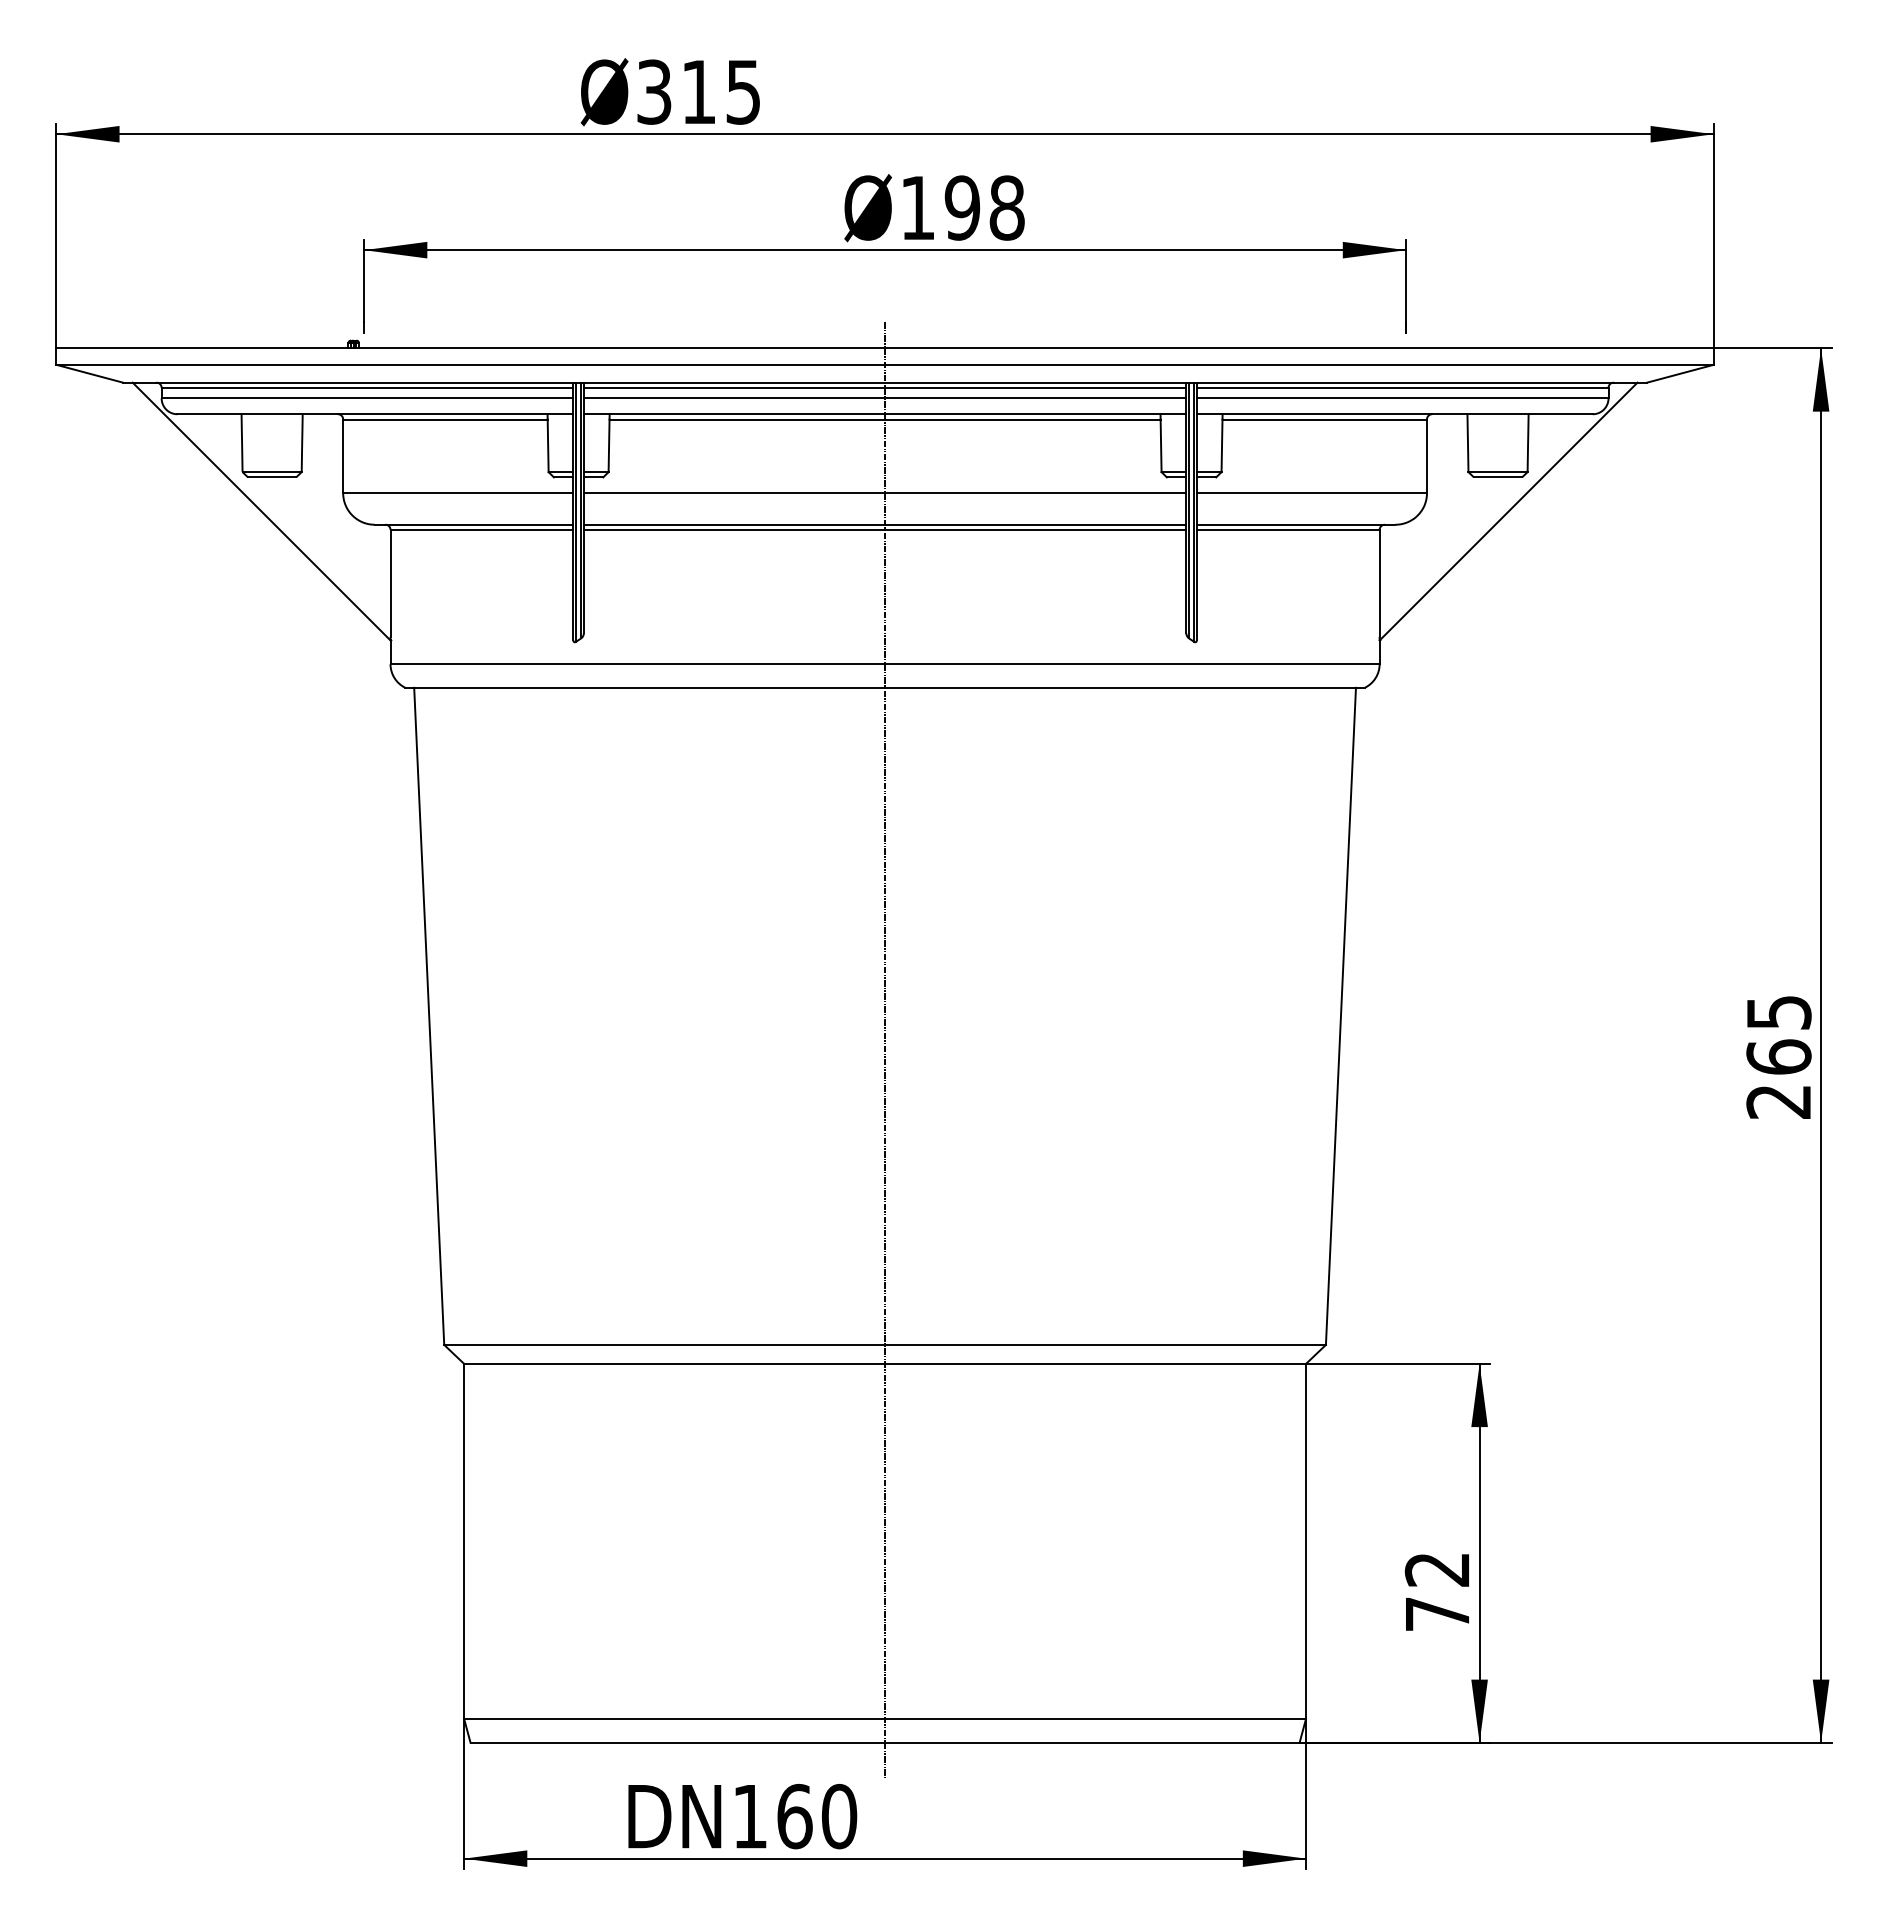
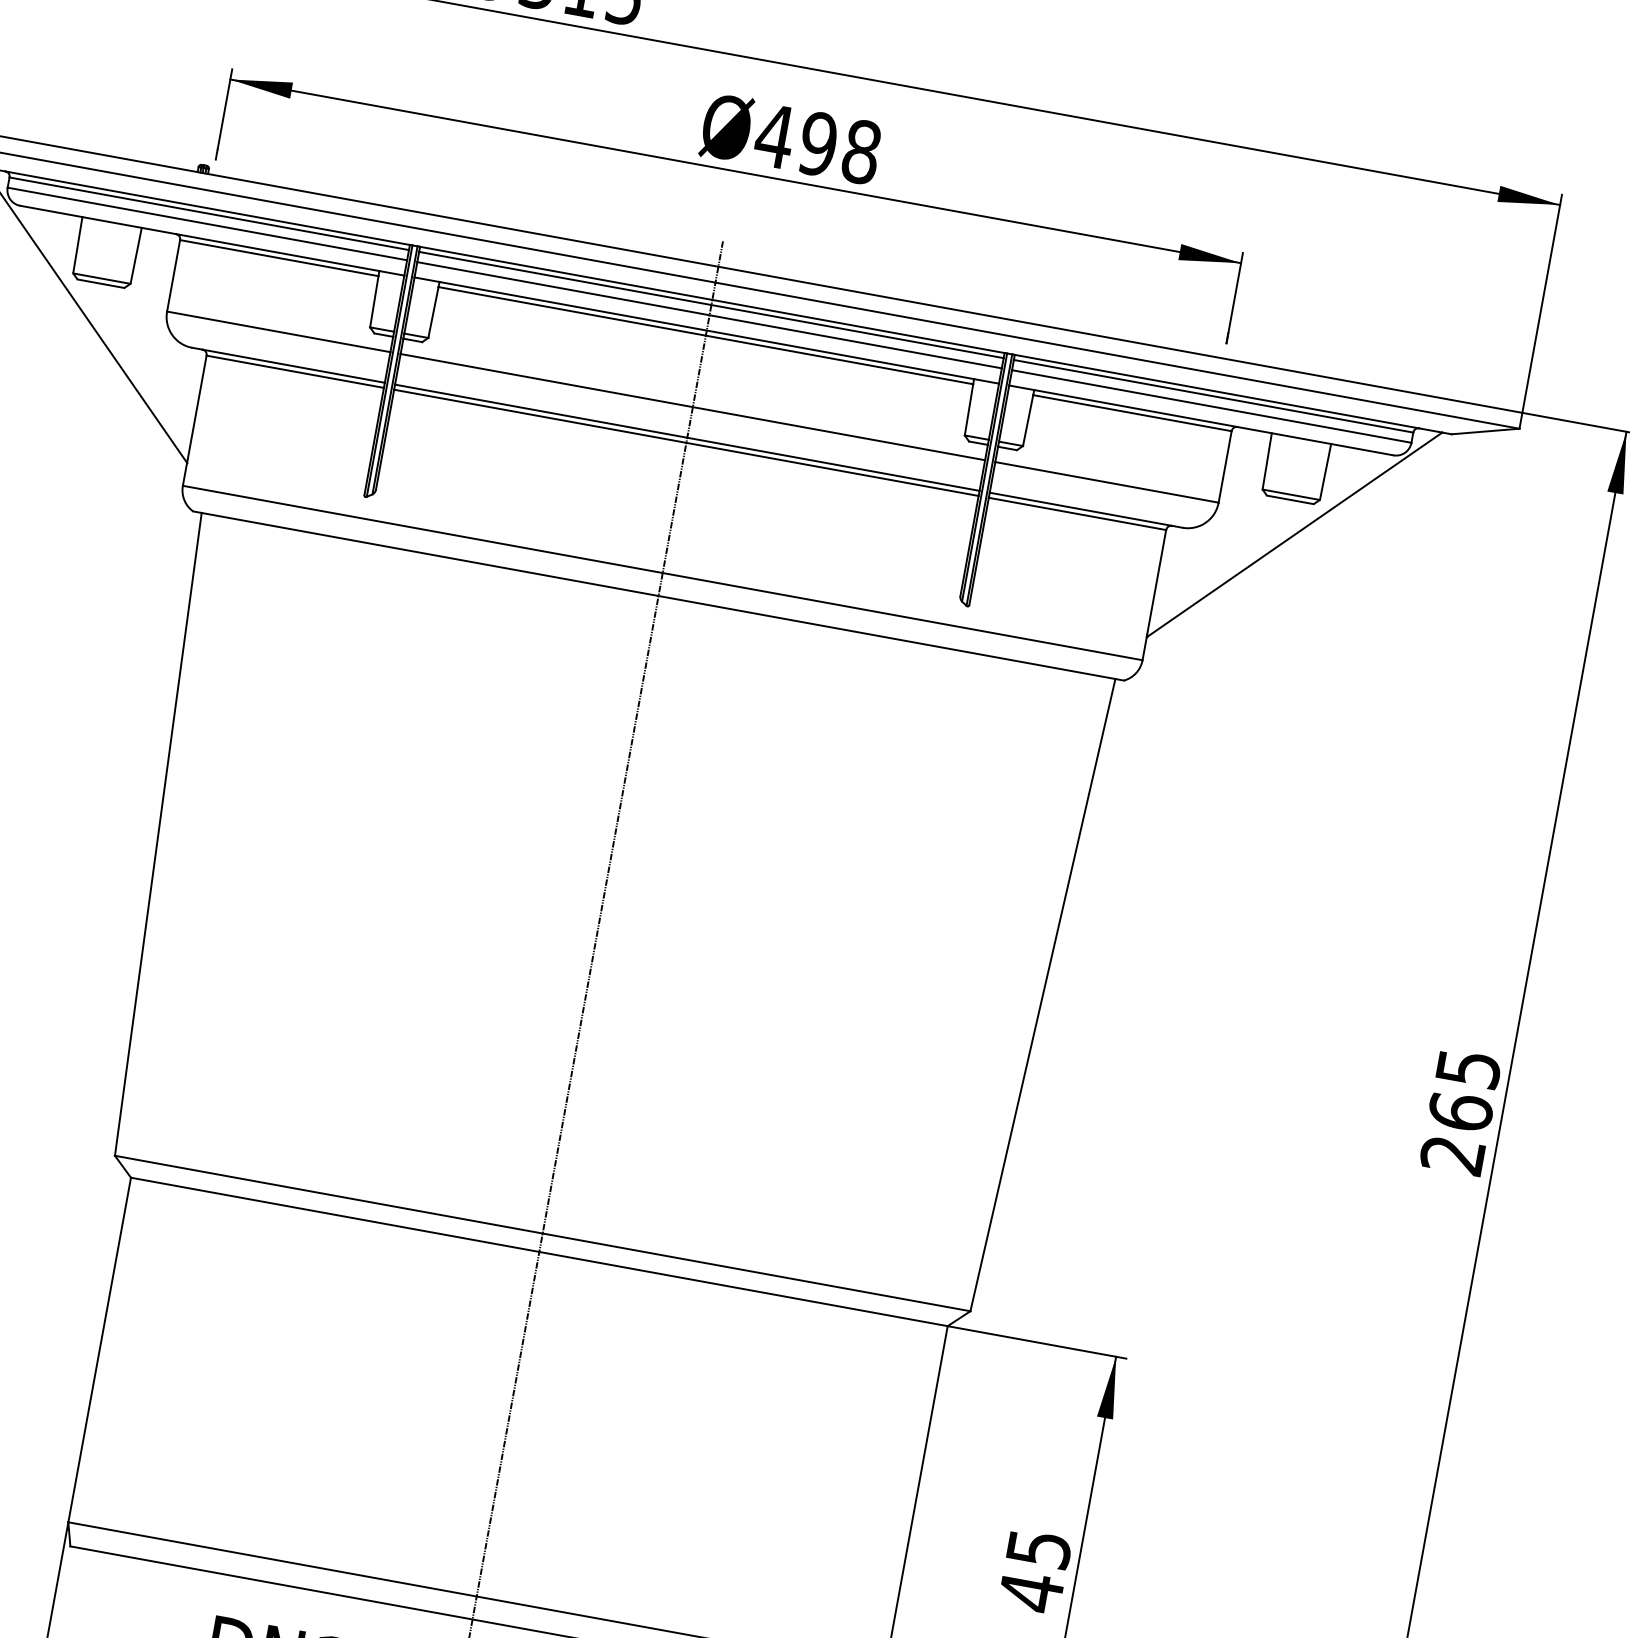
text: (917, 207) -> (774, 135), 198 -> 498
text: (1437, 1593) -> (1034, 1572), 72 -> 45

